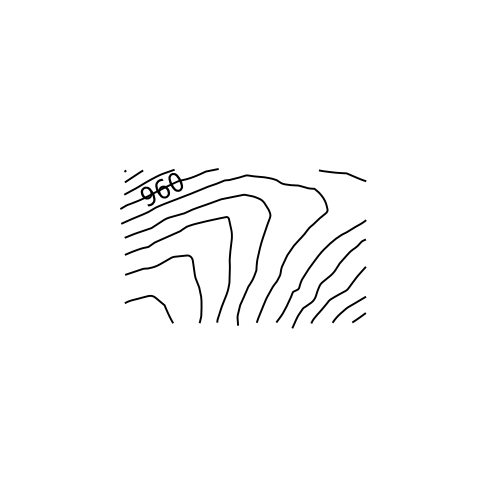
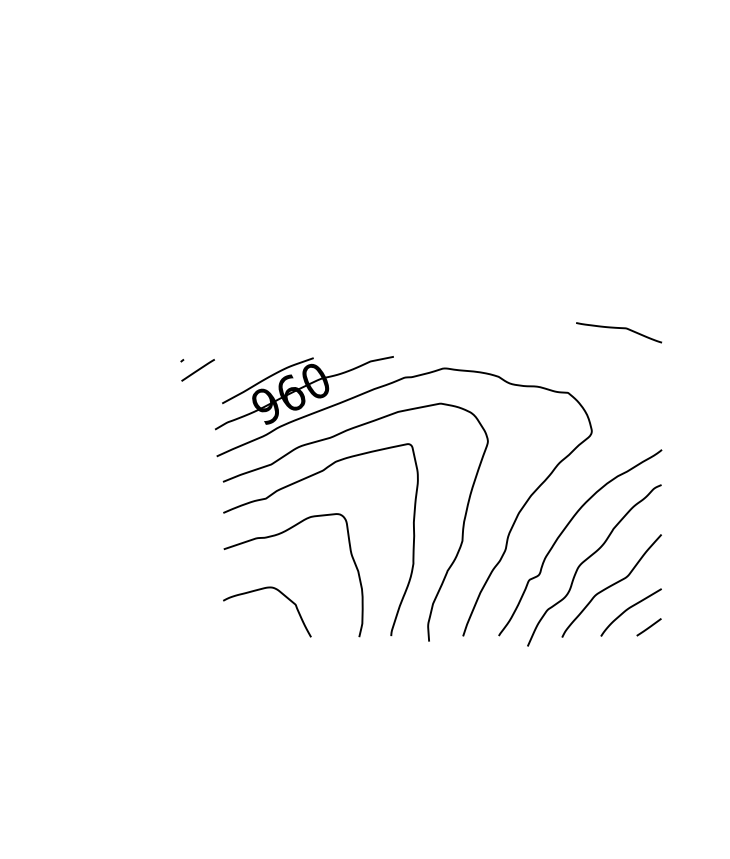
curve: (343, 174) -> (620, 330), moved
part: (133, 175) -> (197, 368), moved

